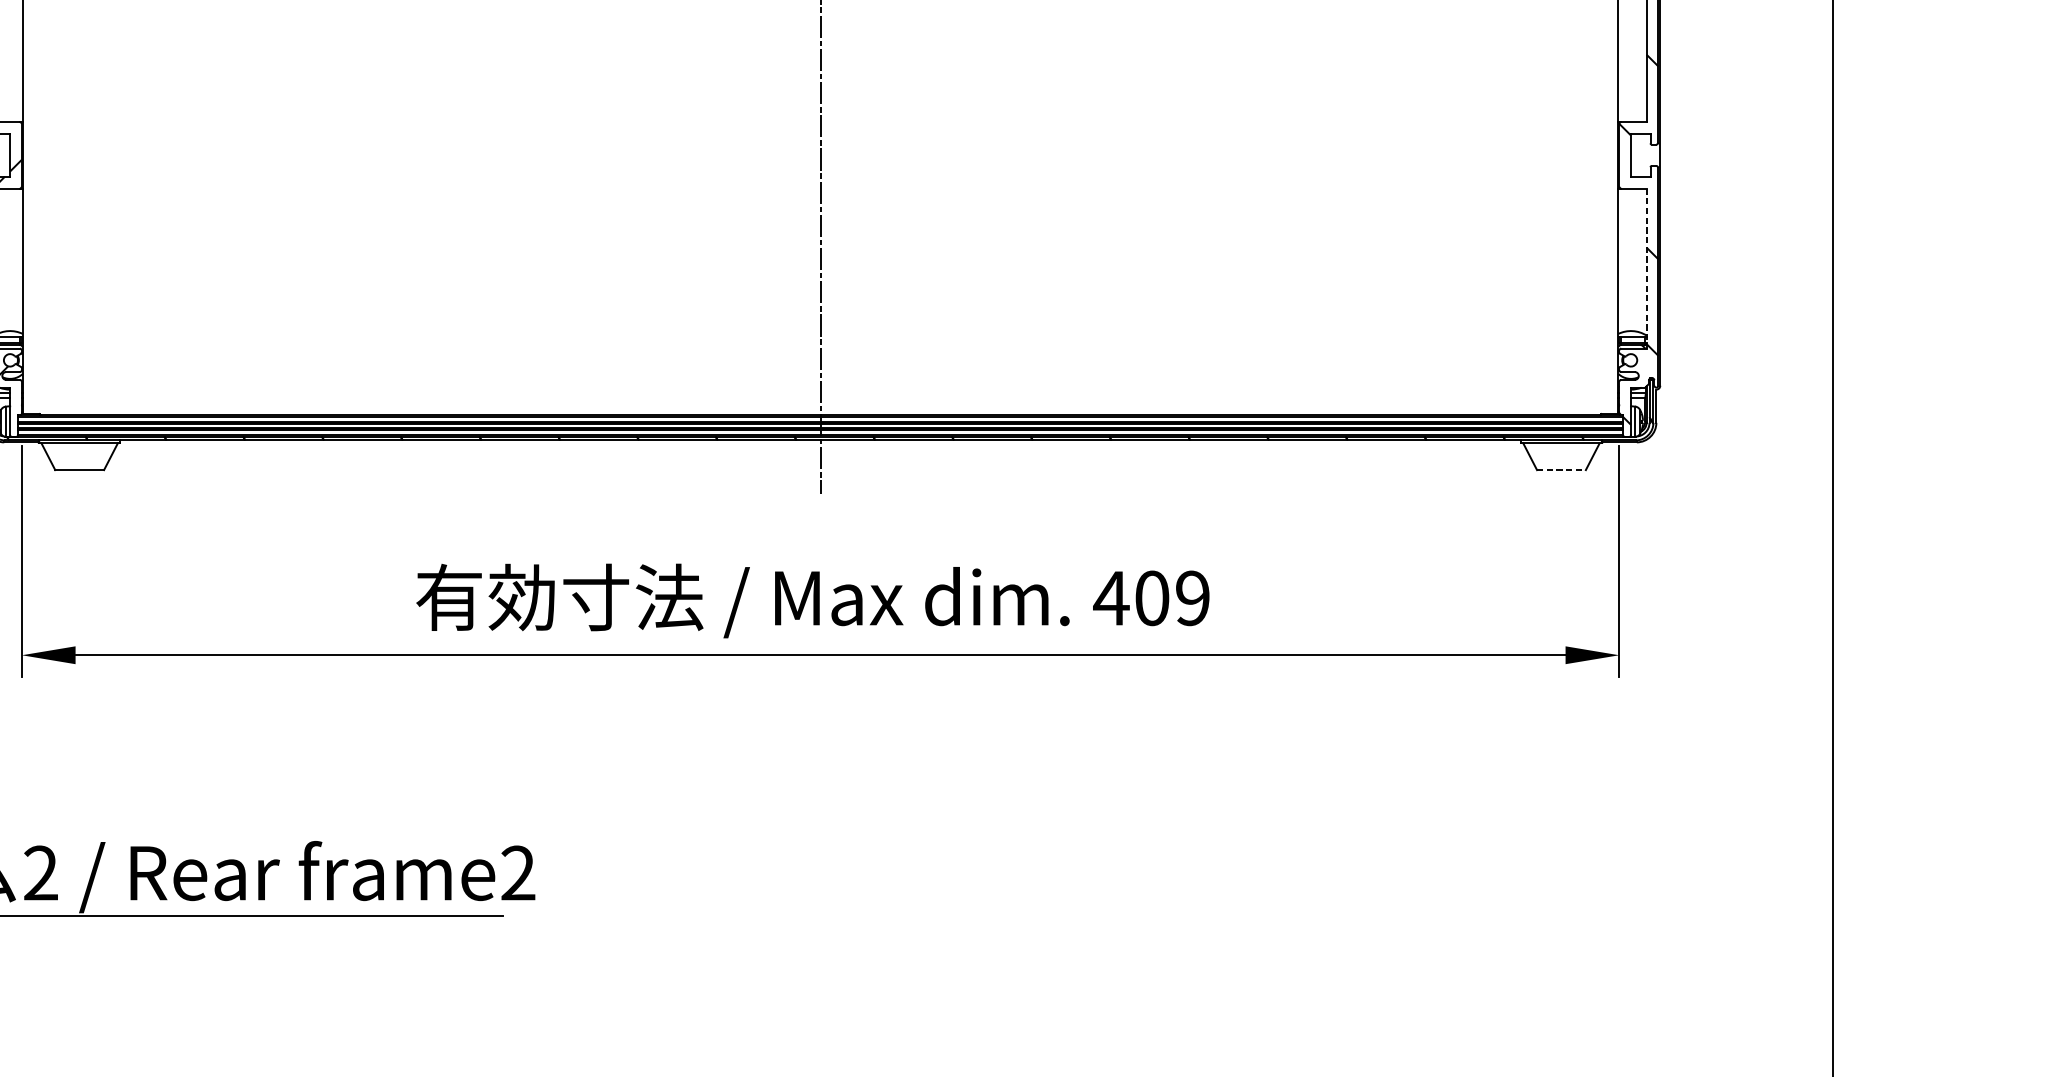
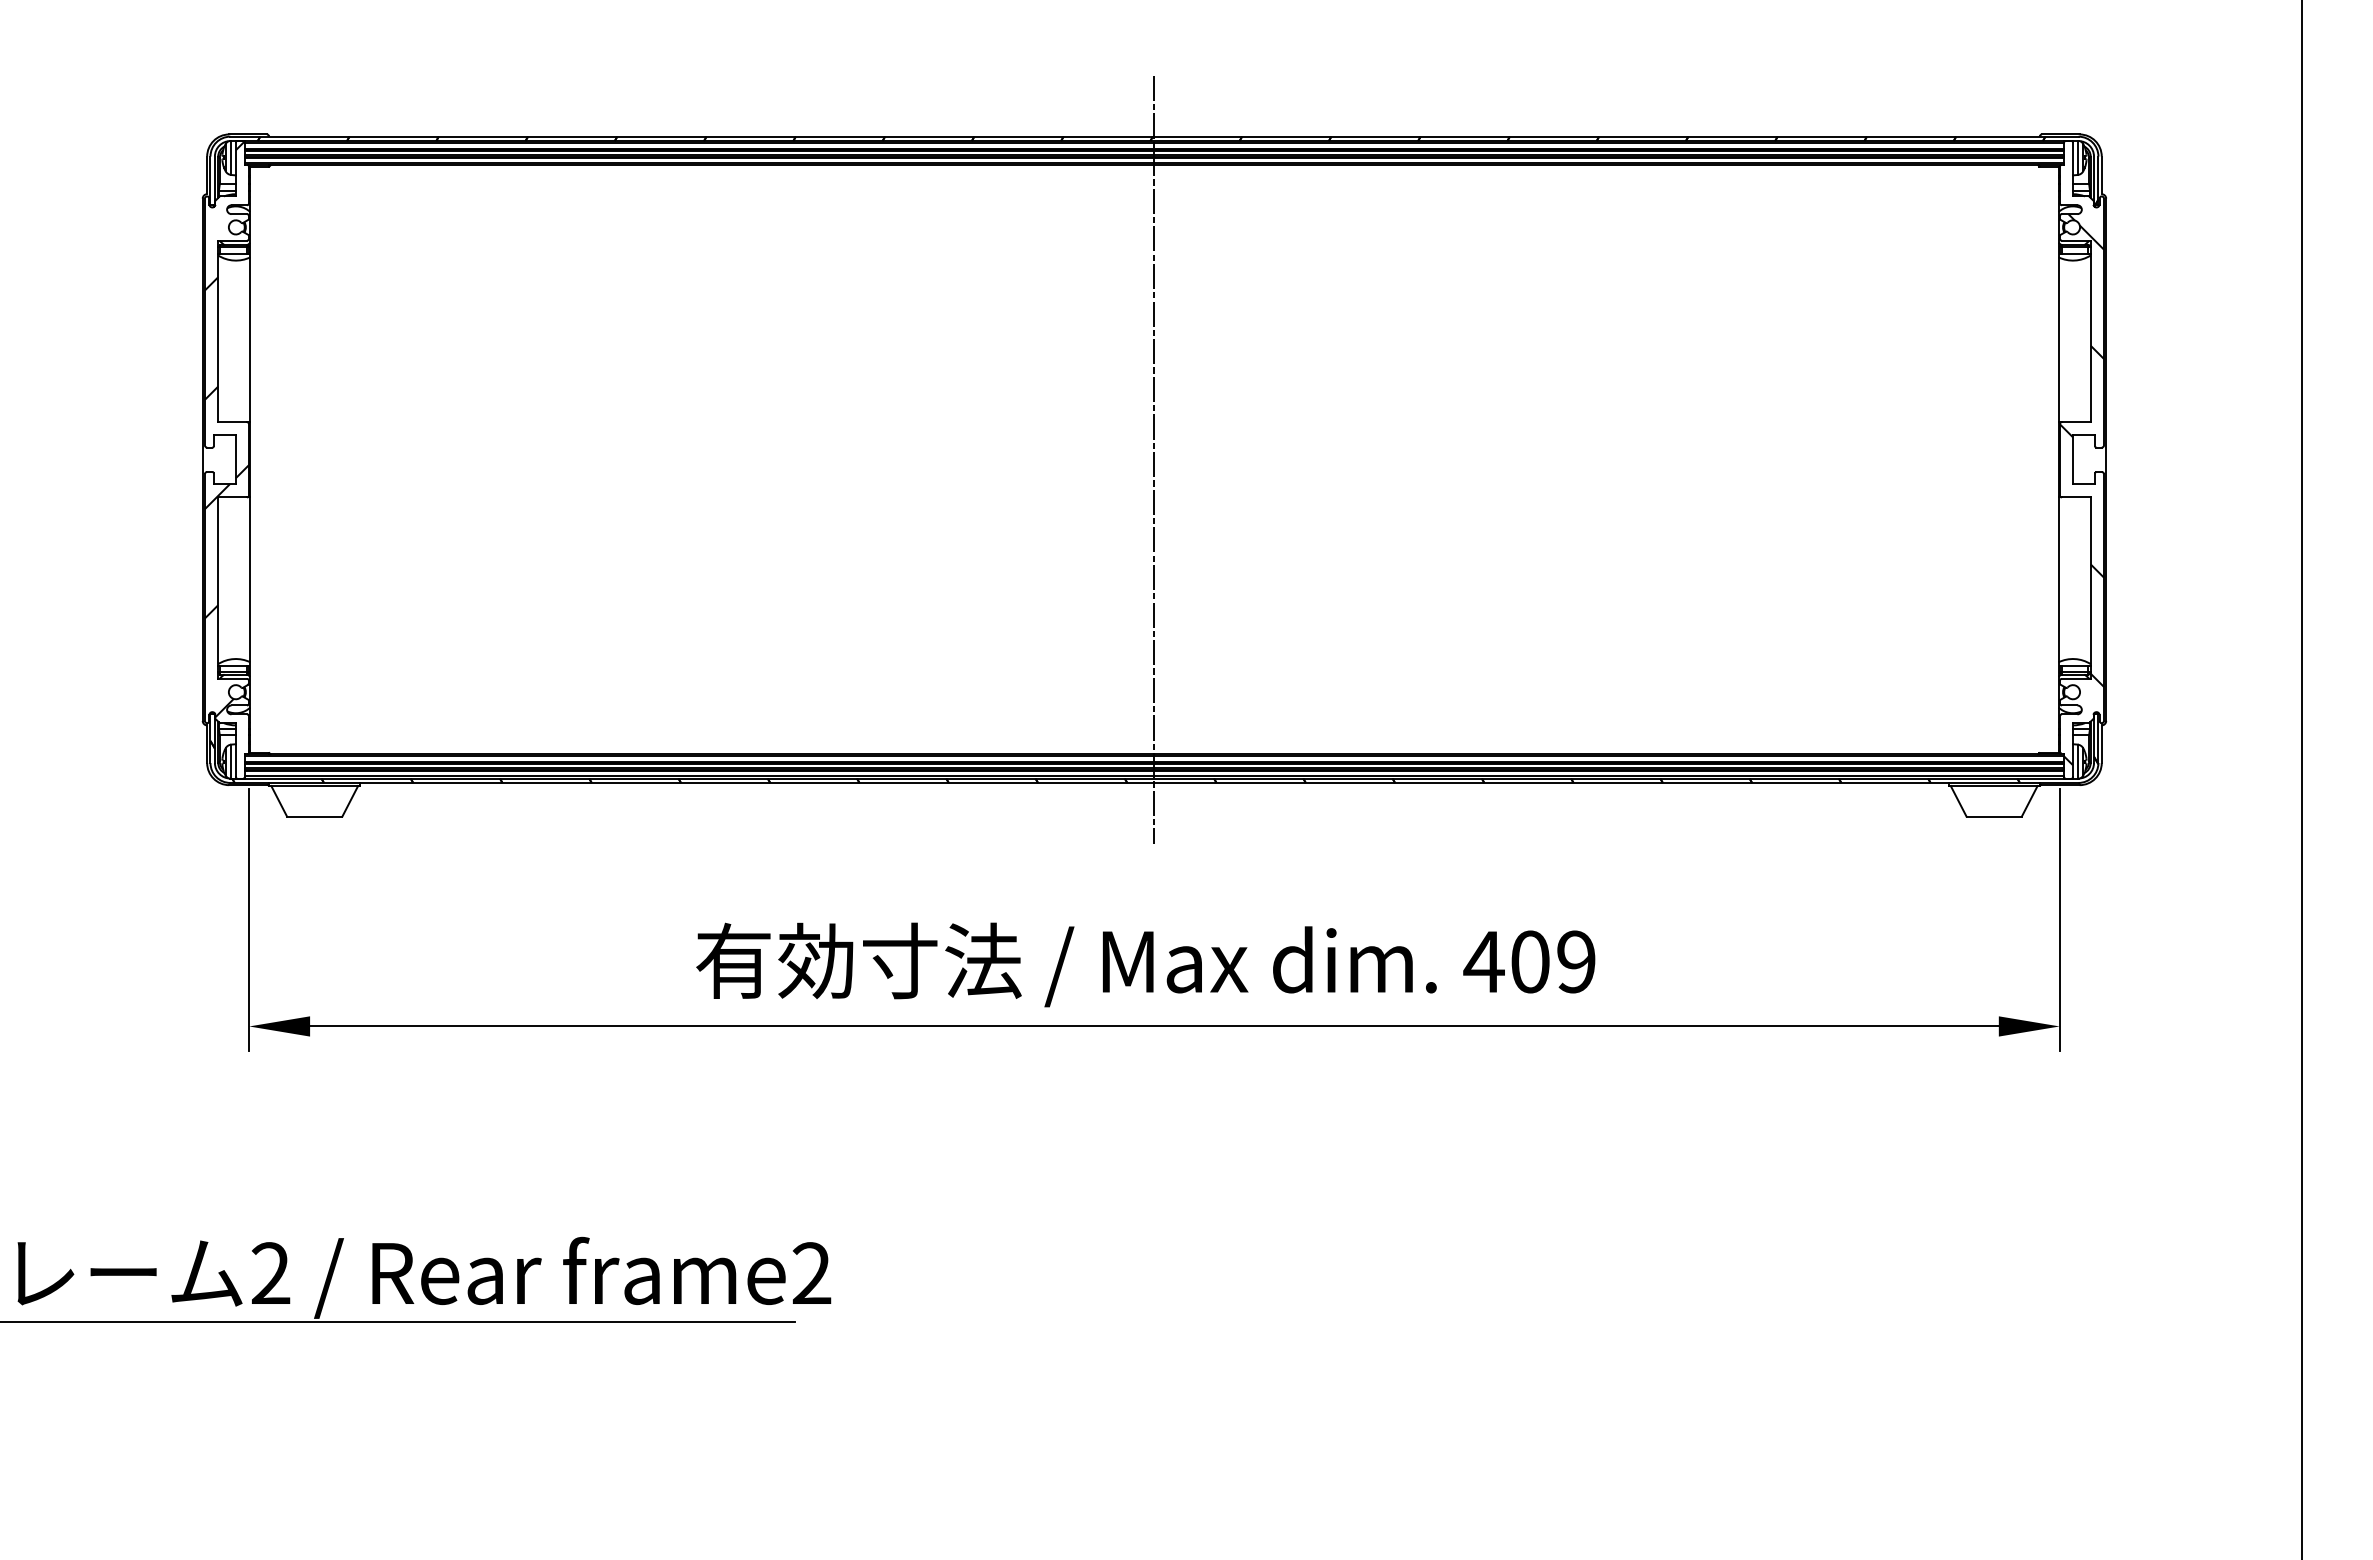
line: (1646, 268) -> (2090, 588), dashed -> solid
line: (1561, 470) -> (1994, 816), dashed -> solid

